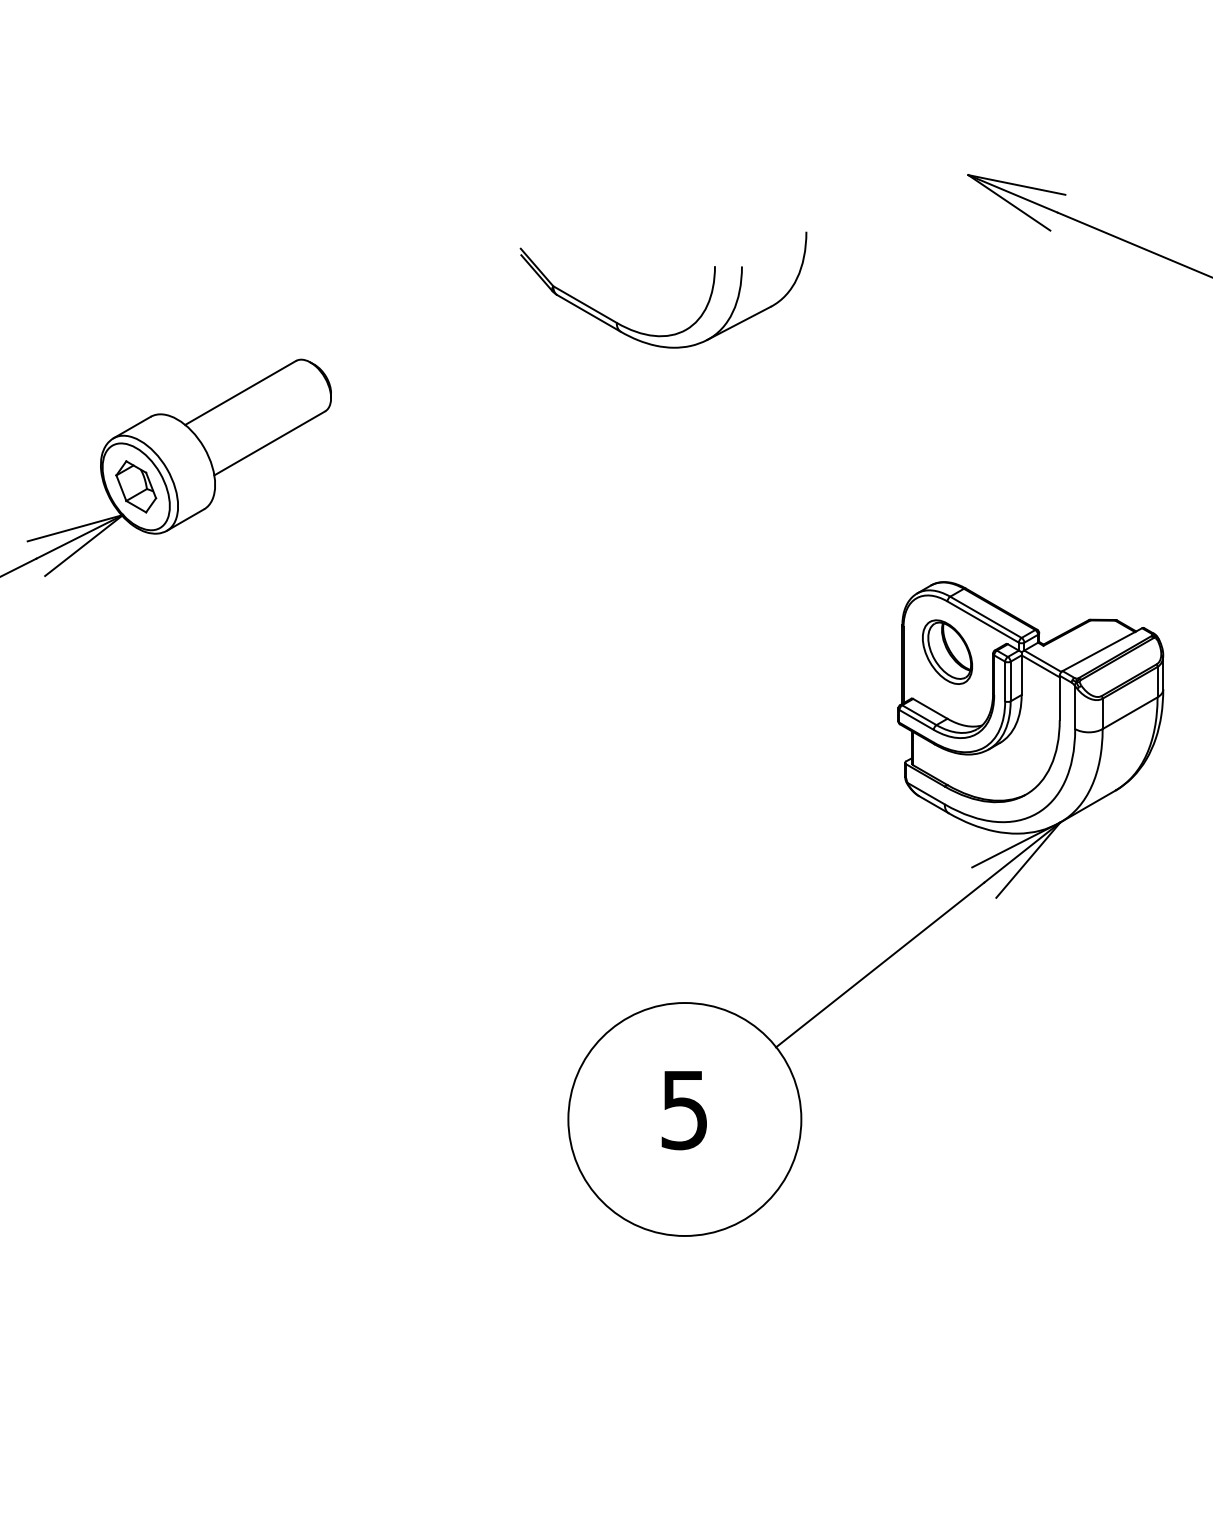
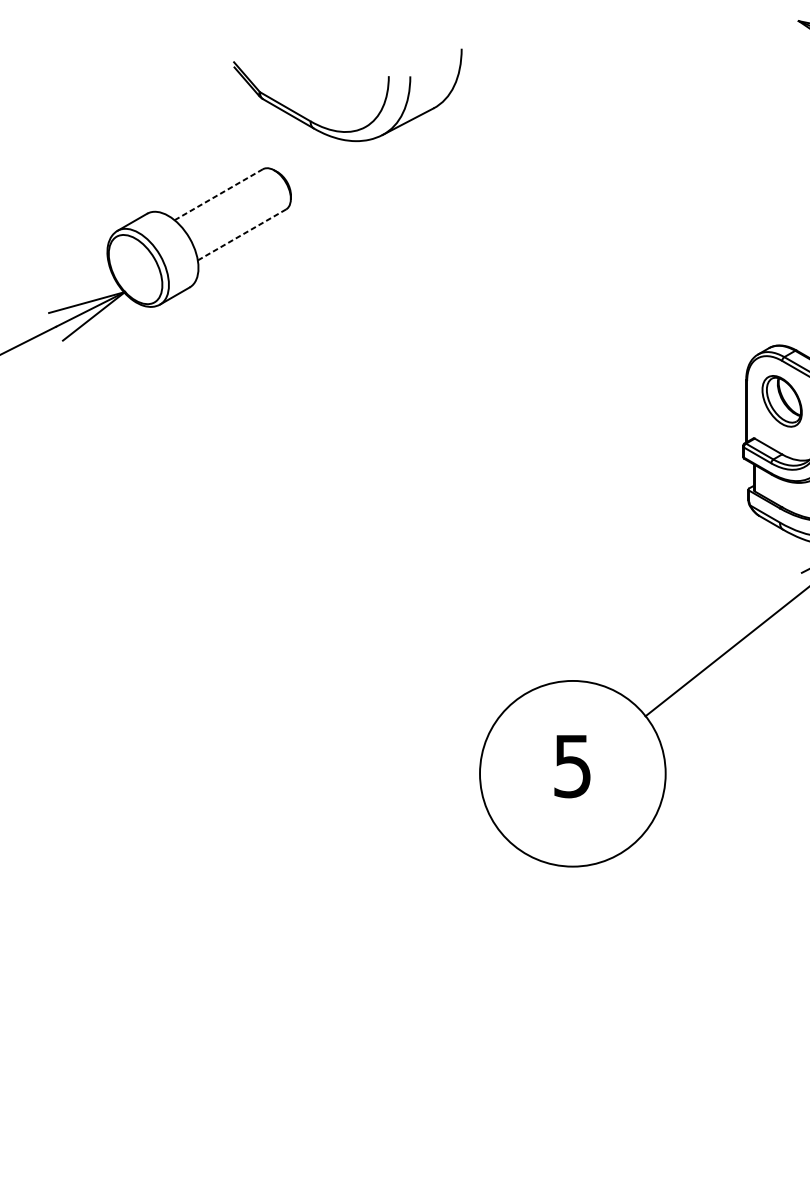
part: (698, 317) -> (375, 117), moved
line: (240, 392) -> (218, 194), solid -> dashed
line: (269, 443) -> (241, 235), solid -> dashed
part: (136, 486) -> (135, 269), removed

